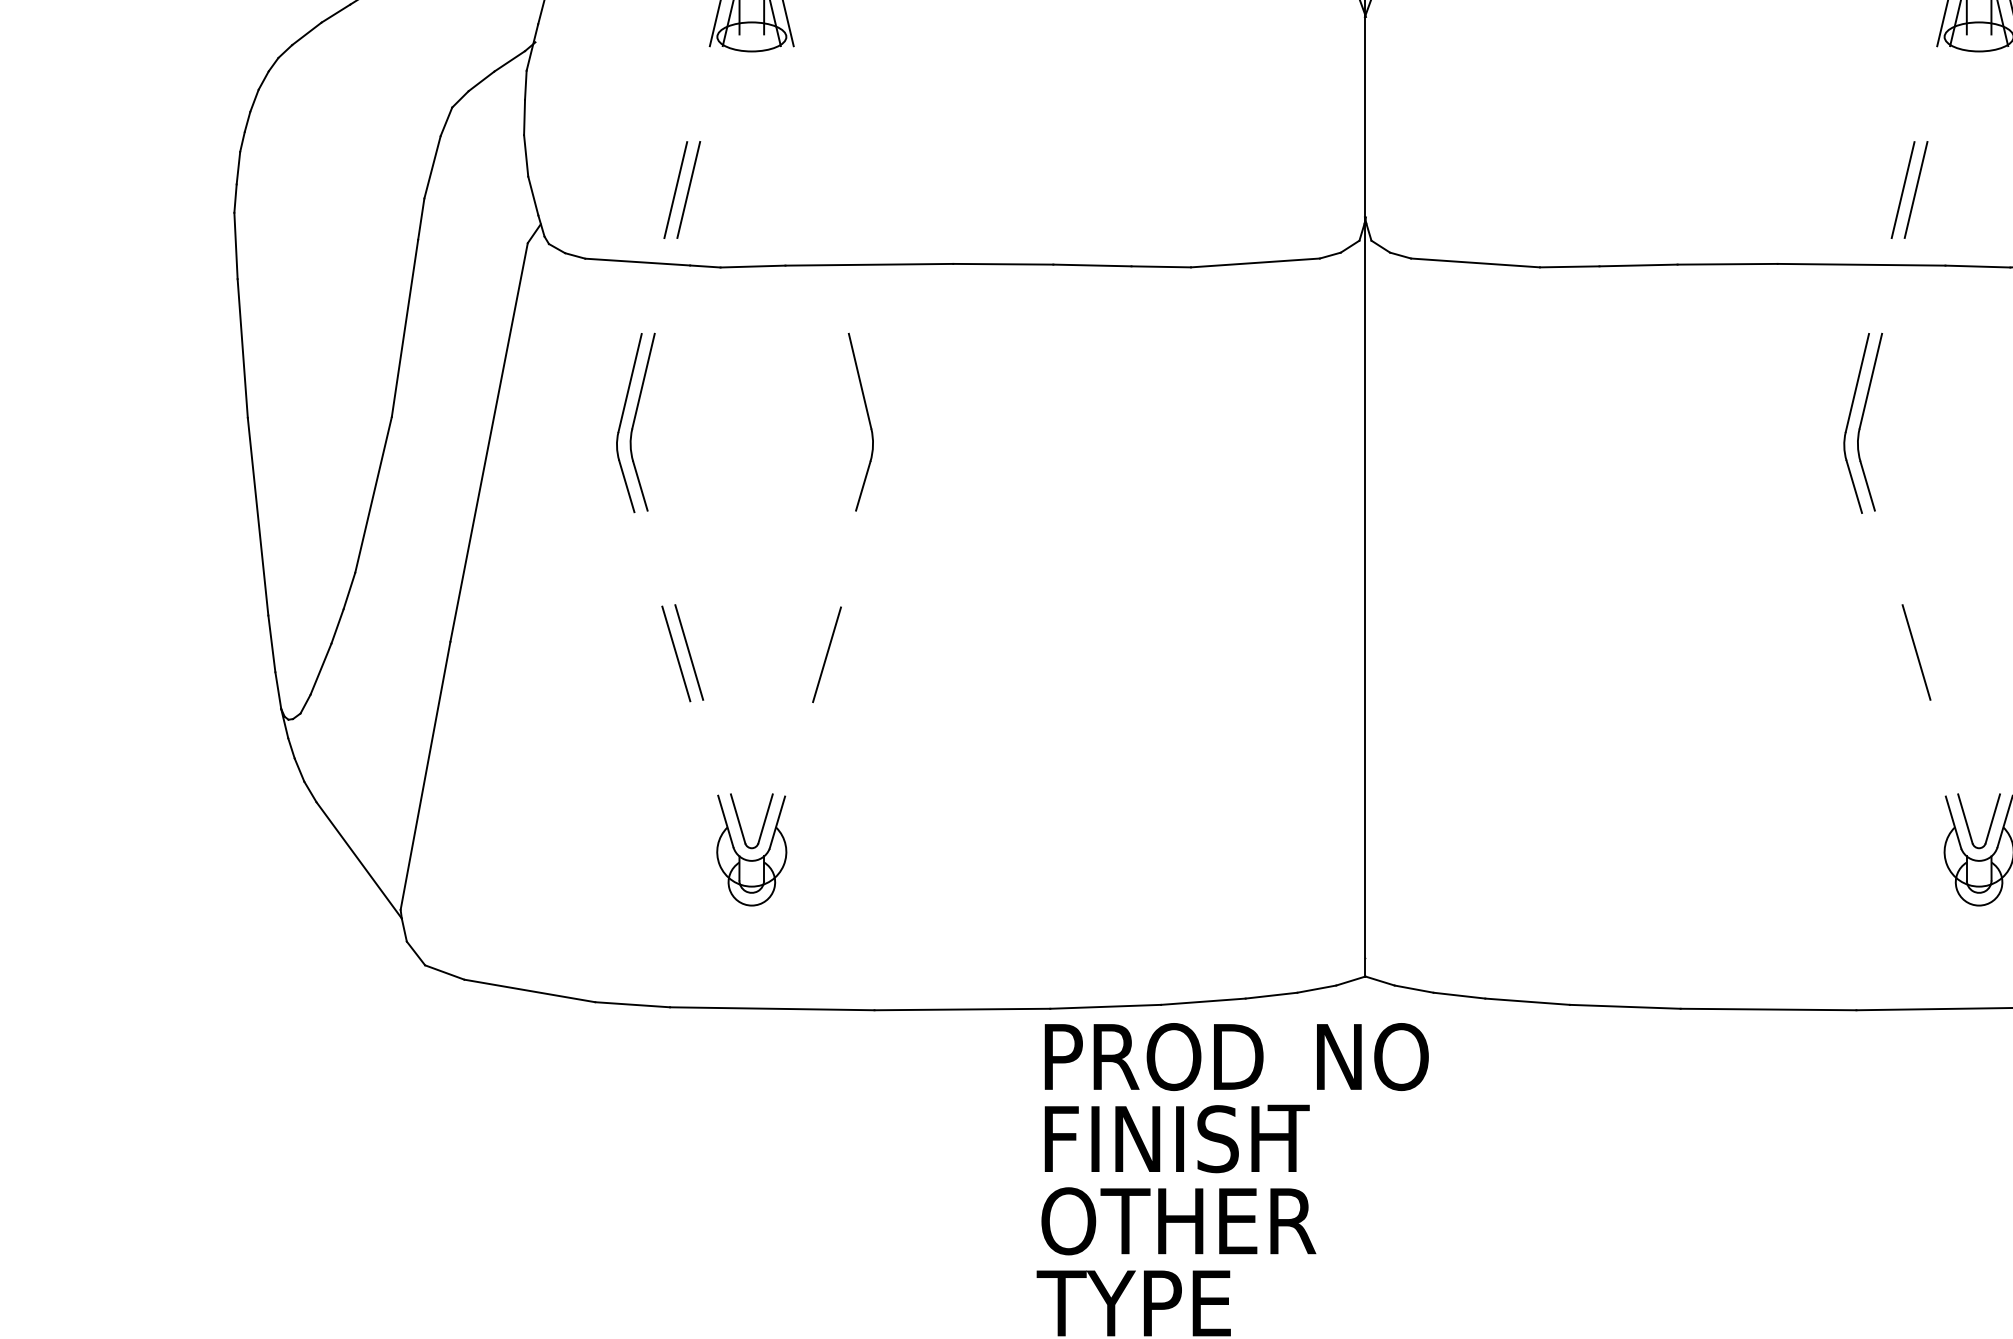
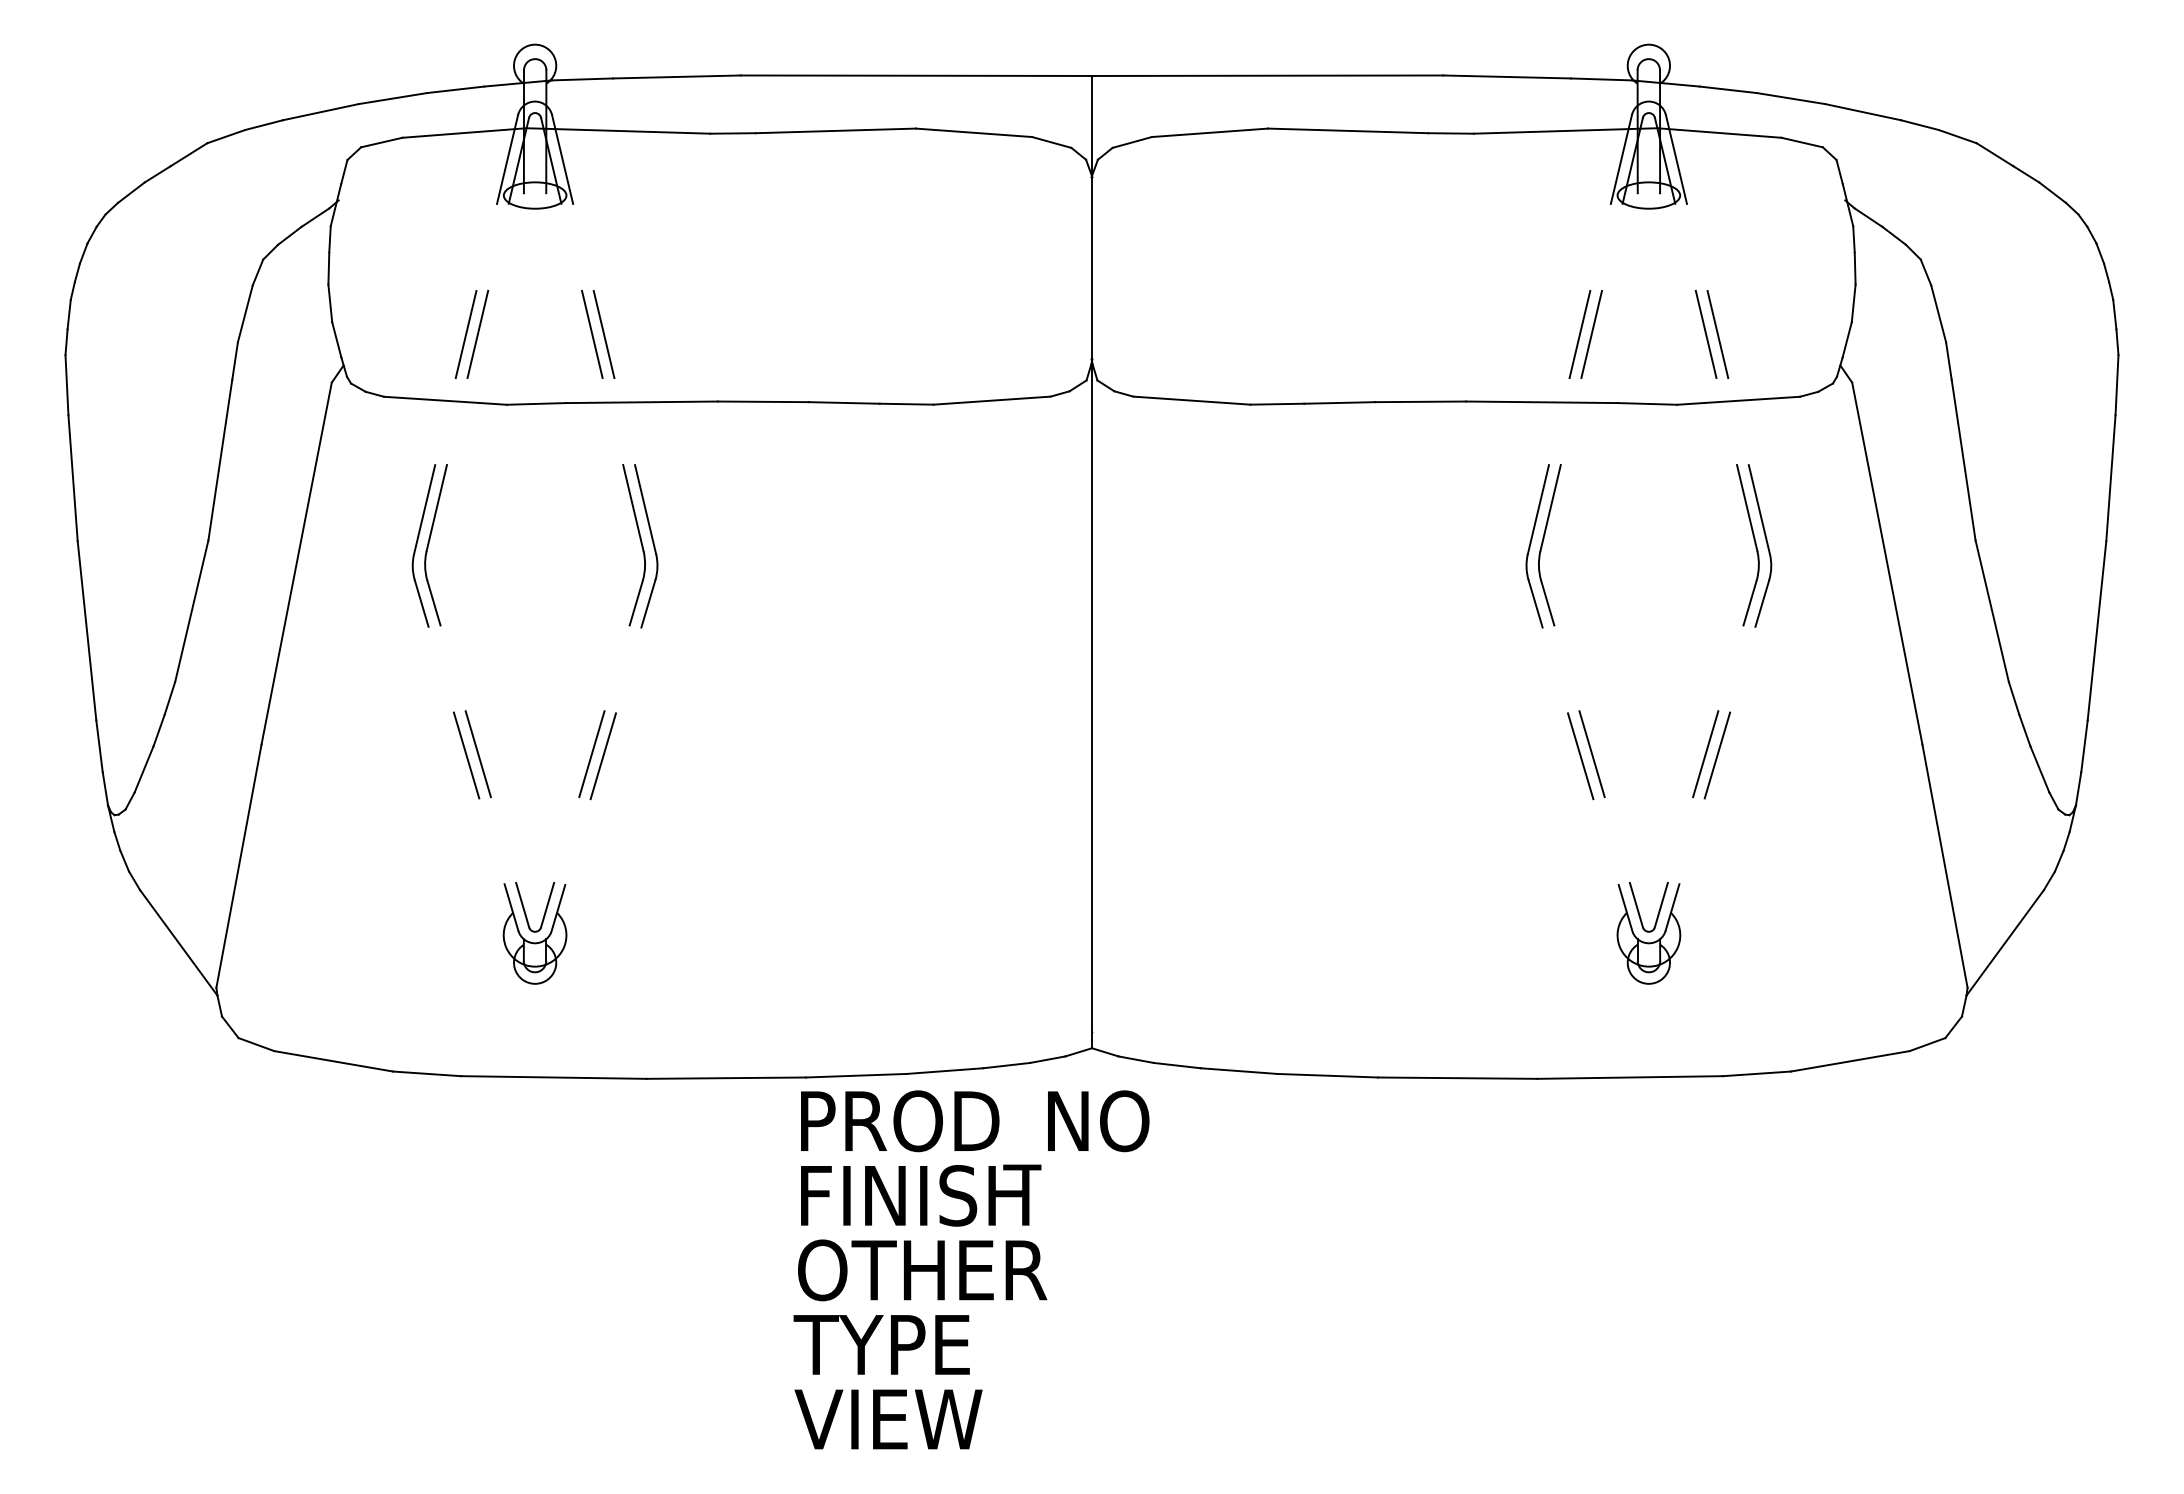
line: (815, 188) -> (592, 333), added
line: (827, 190) -> (603, 334), added
part: (881, 421) -> (652, 544), added
line: (813, 652) -> (591, 754), added
line: (1903, 653) -> (1580, 755), added

